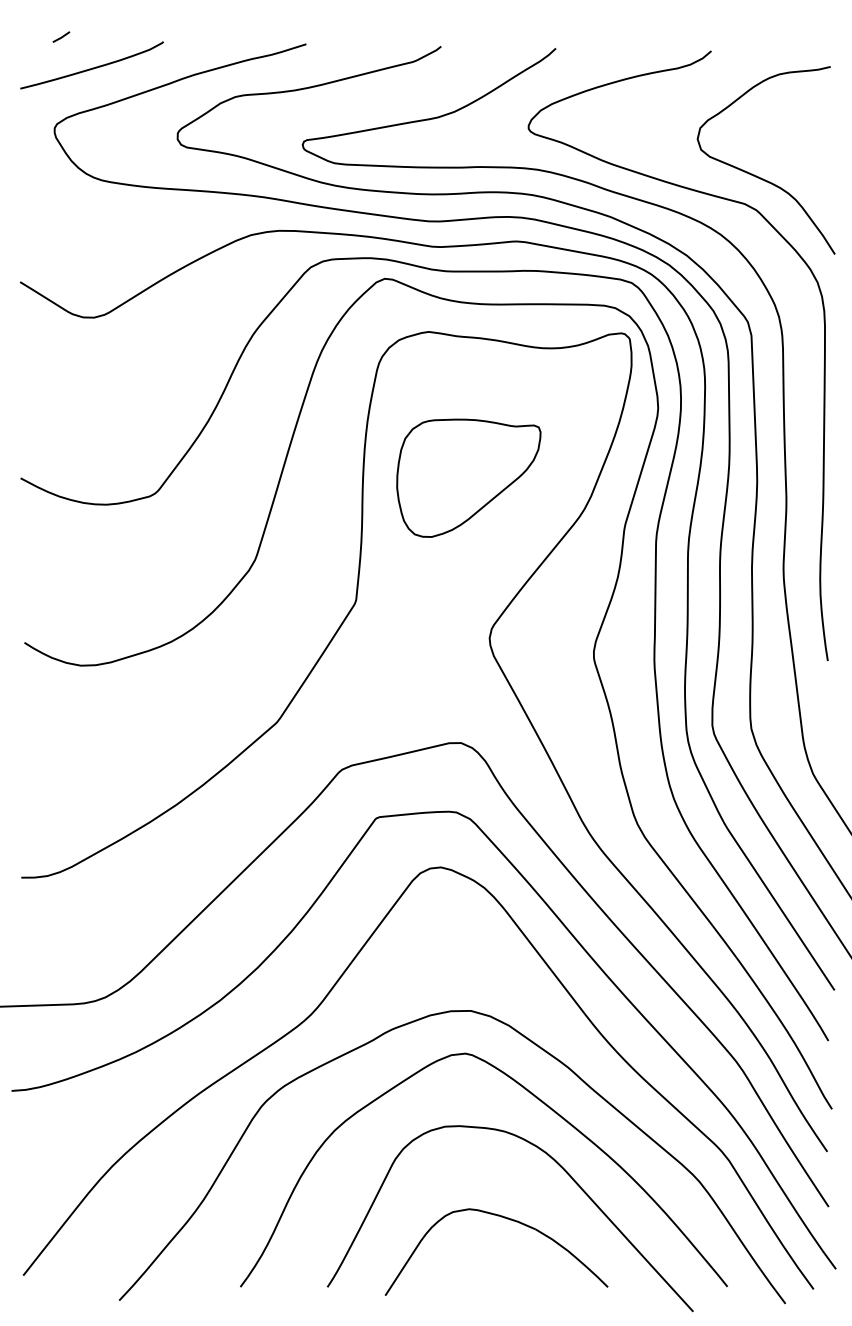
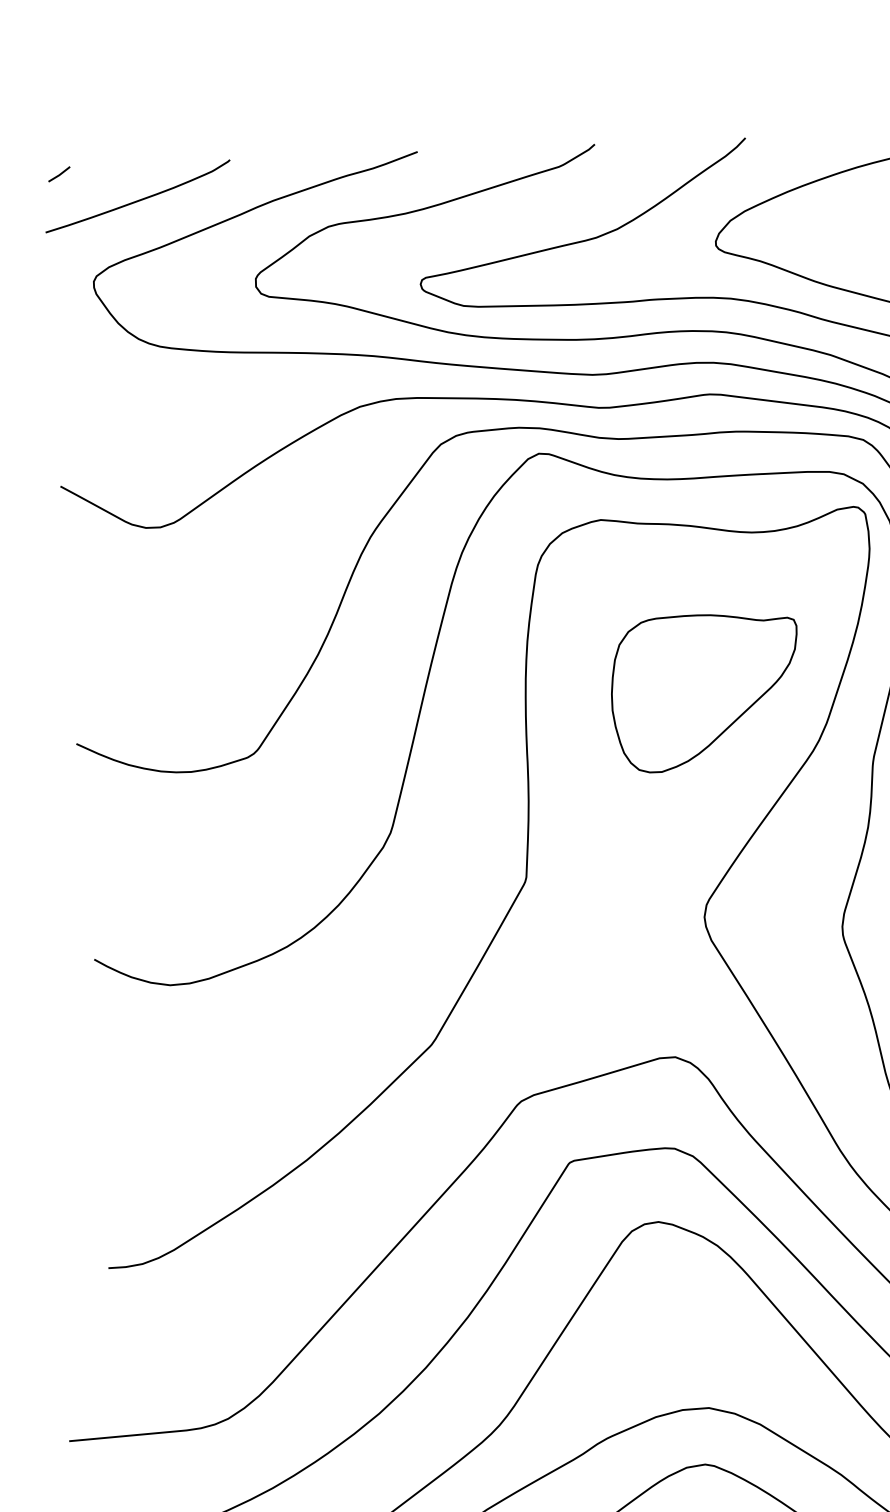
line: (61, 36) -> (59, 173), moved
part: (468, 477) -> (705, 691), moved

